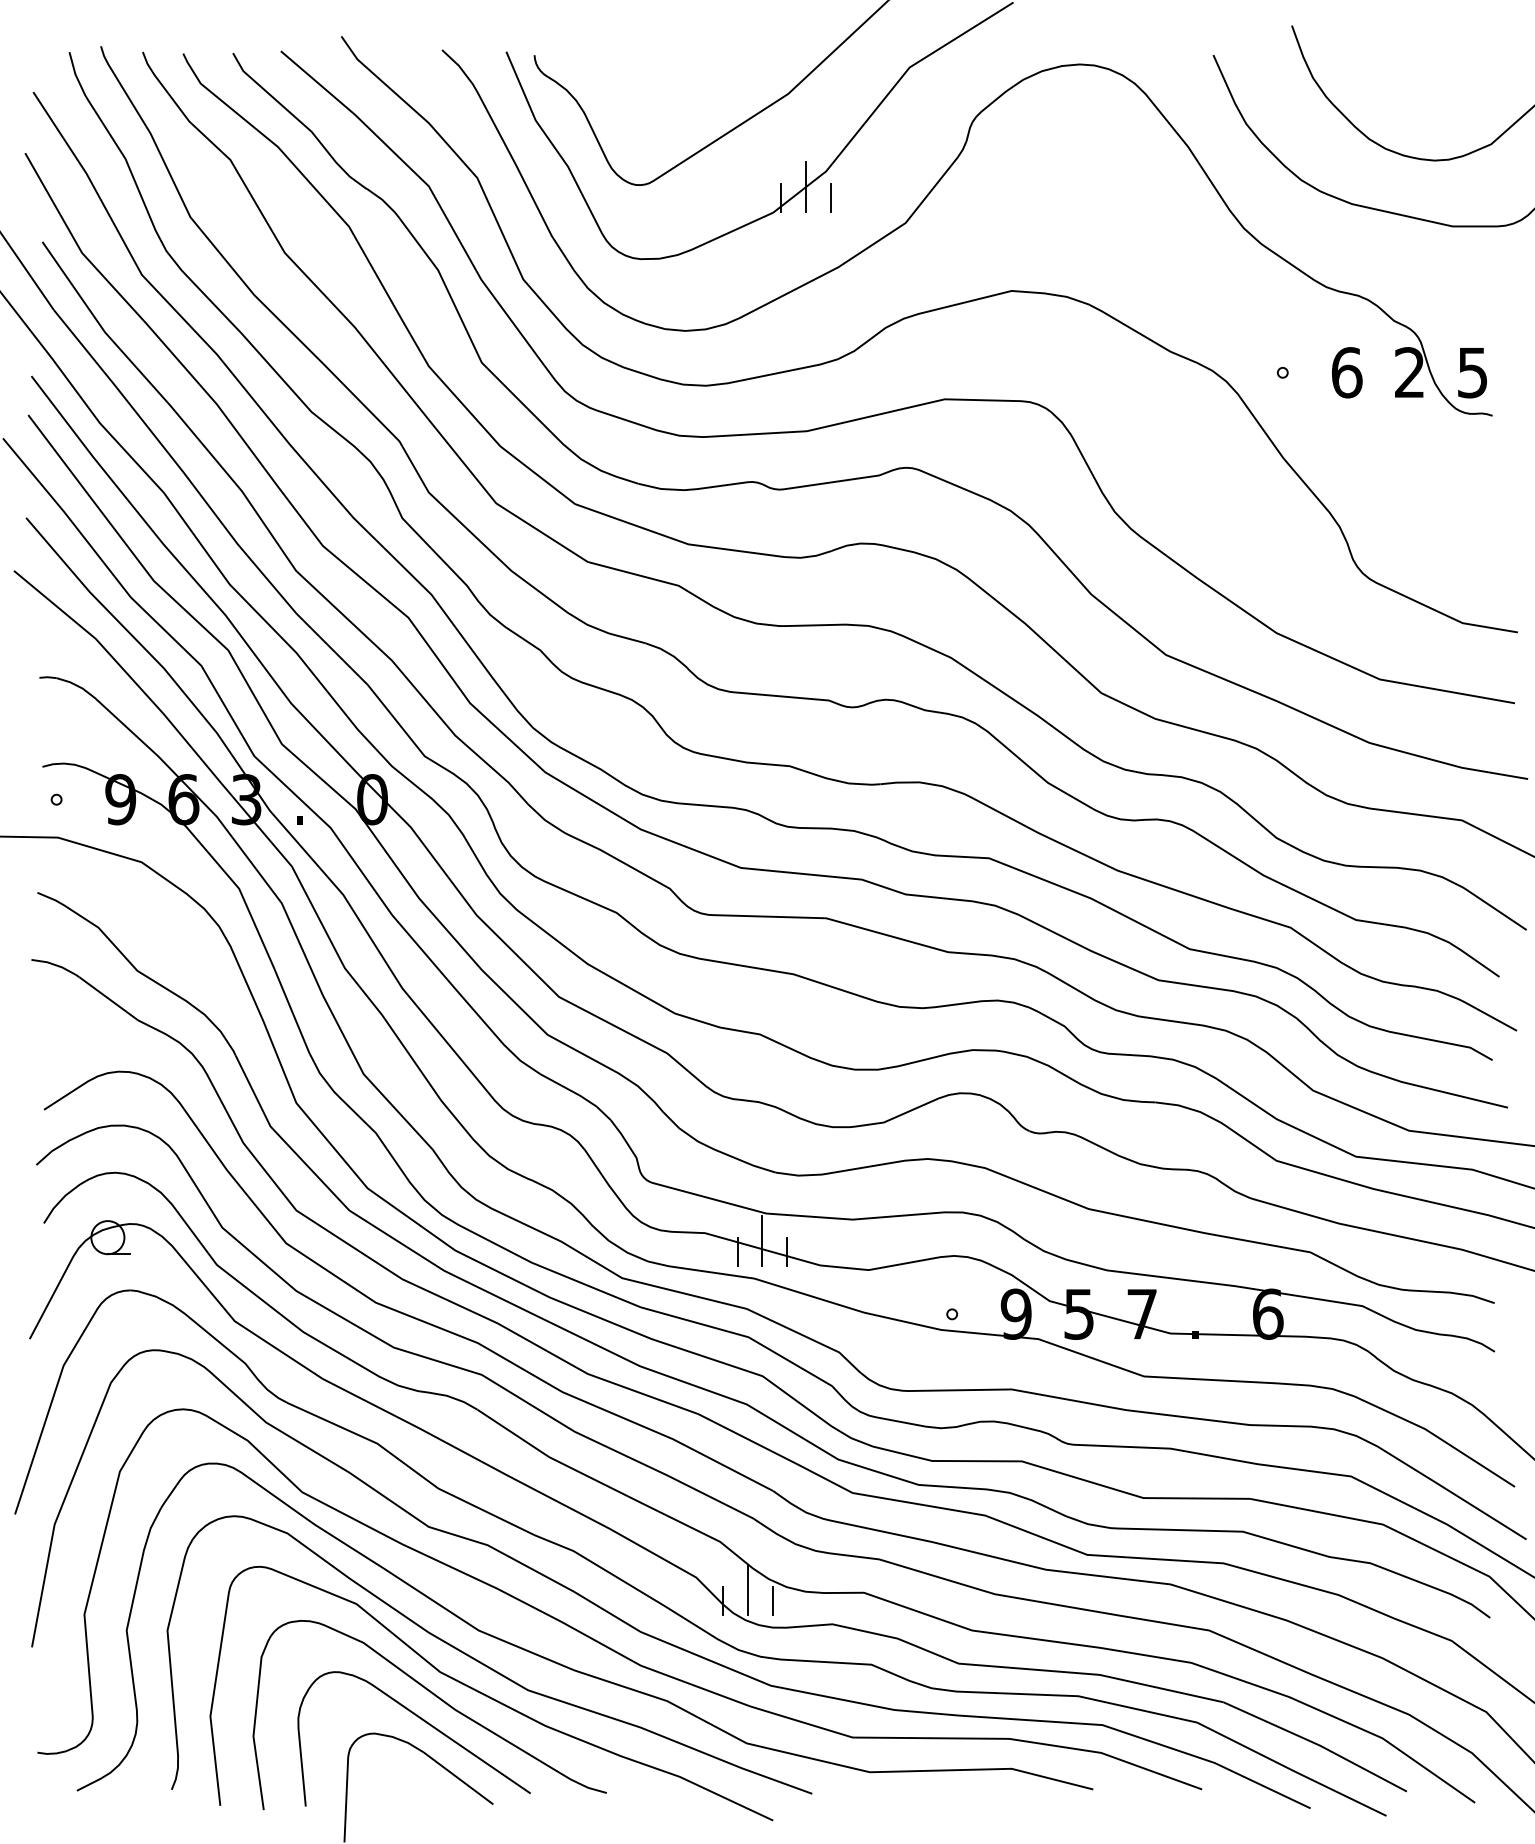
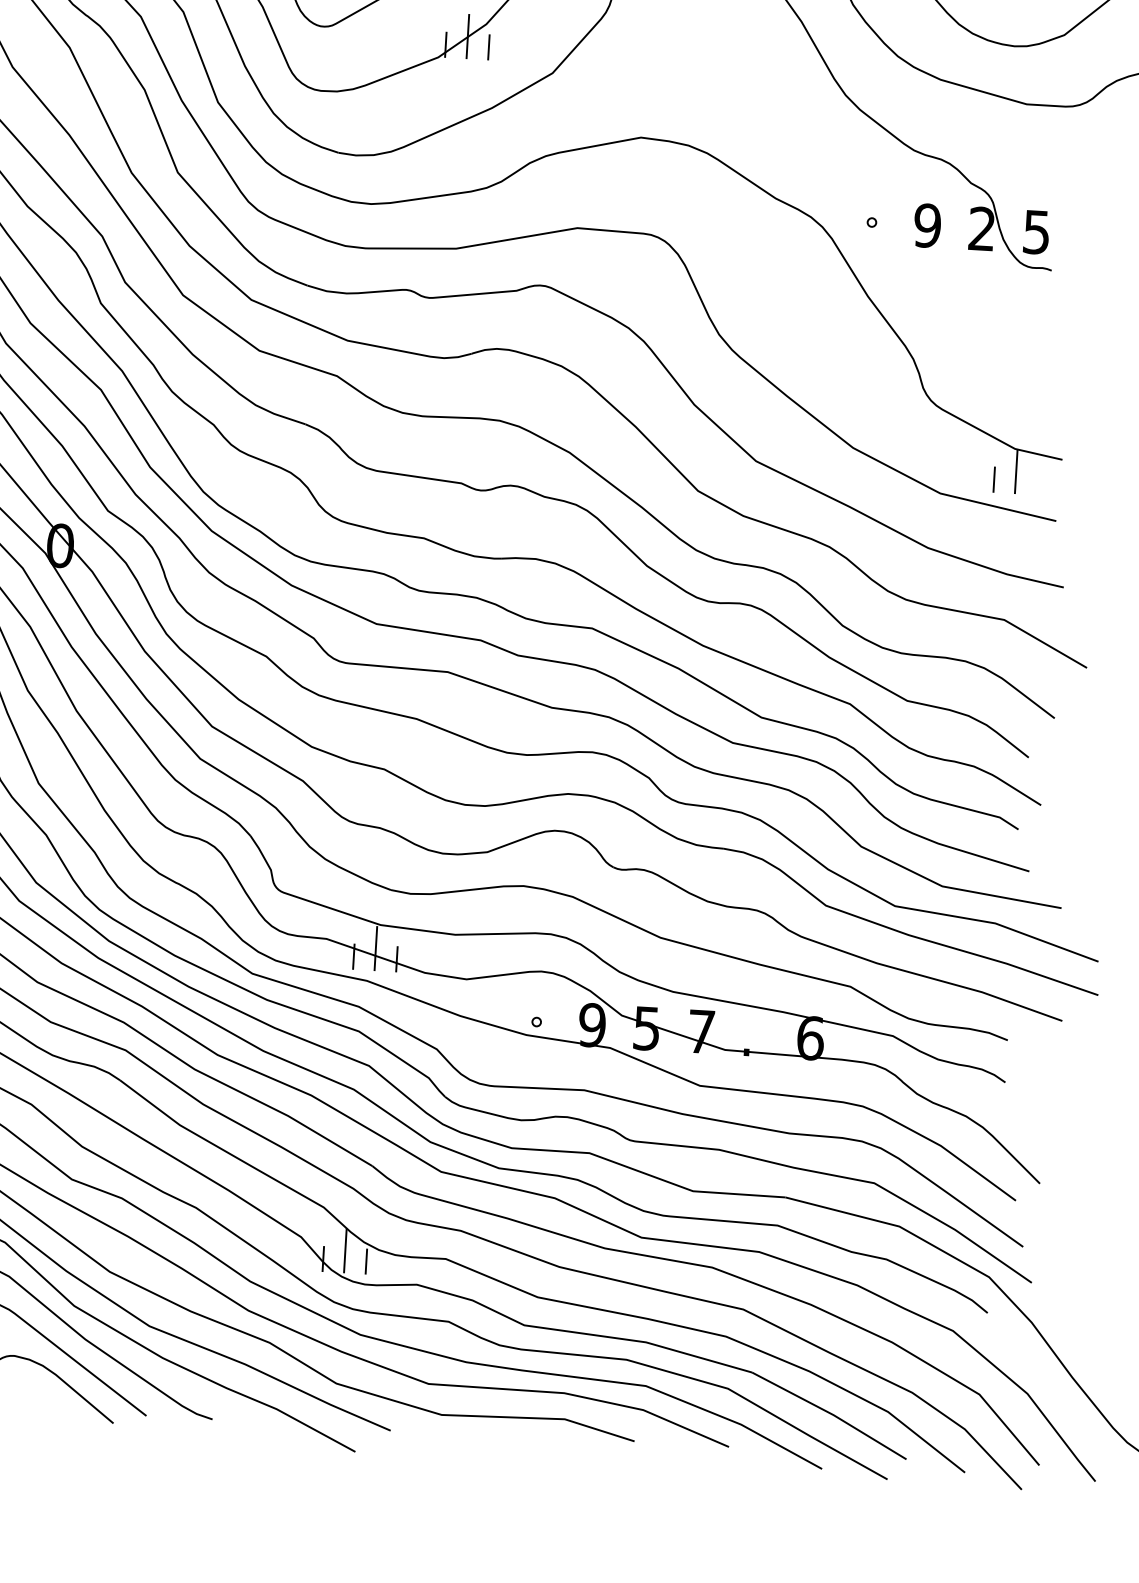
text: (1346, 372) -> (927, 225), 6 -> 9
line: (1465, 648) -> (1016, 471), added
line: (1440, 659) -> (993, 479), added

